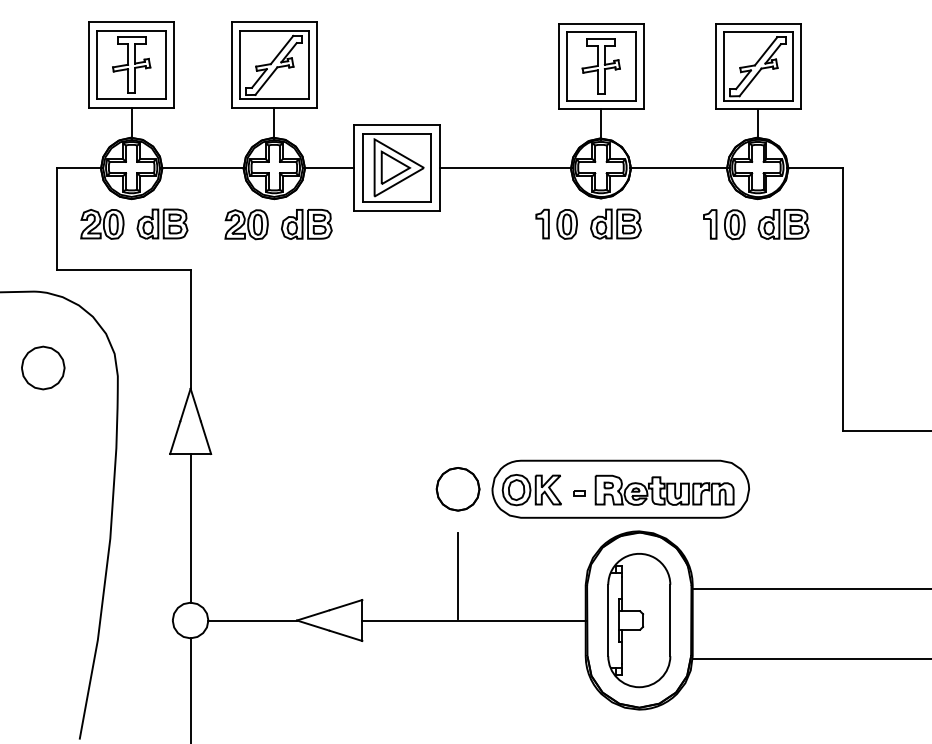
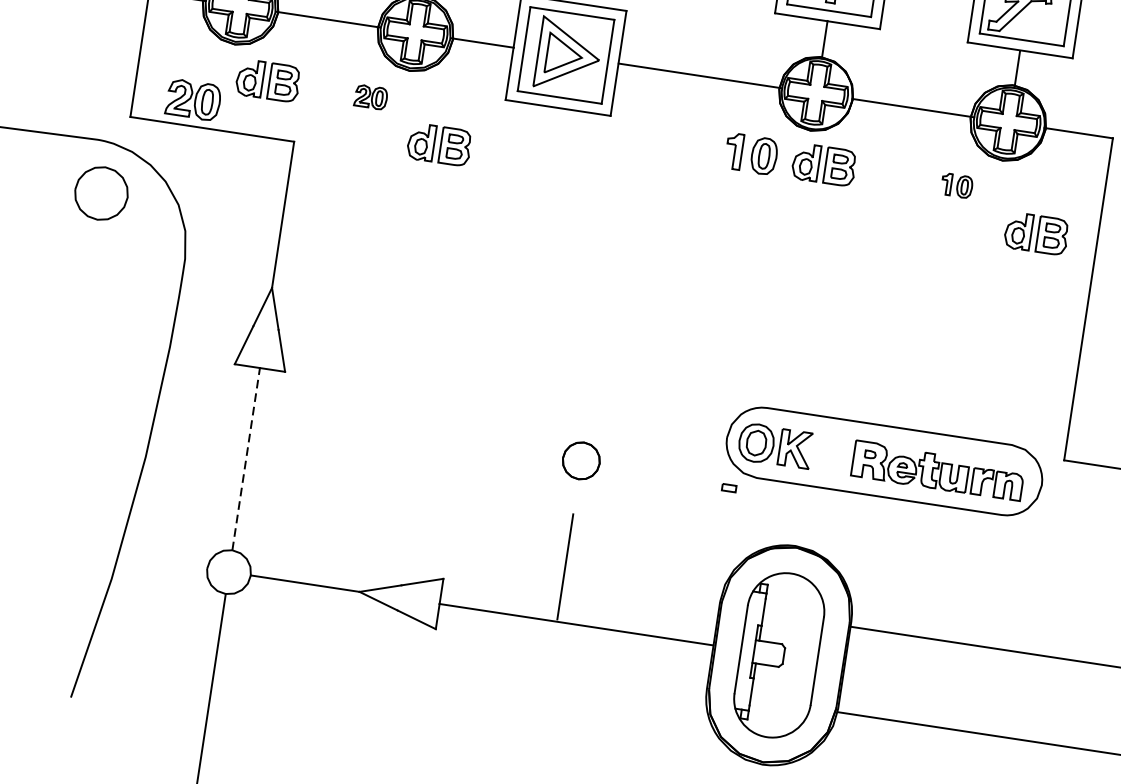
part: (102, 224) -> (193, 100), moved
part: (246, 224) -> (371, 96), size x0.6
part: (306, 224) -> (439, 144), moved
part: (724, 224) -> (957, 185), size x0.6
part: (783, 224) -> (1036, 233), moved
part: (43, 367) -> (101, 192), moved
part: (620, 488) -> (884, 460), moved
part: (457, 489) -> (580, 460), size x0.7
line: (190, 527) -> (246, 458), solid -> dashed

